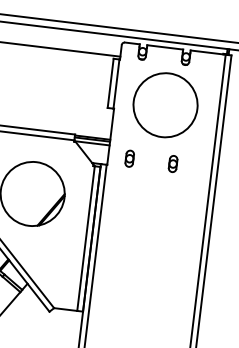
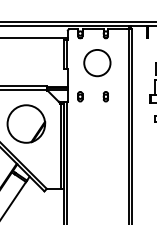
circle: (165, 104) -> (97, 62), size x0.7

